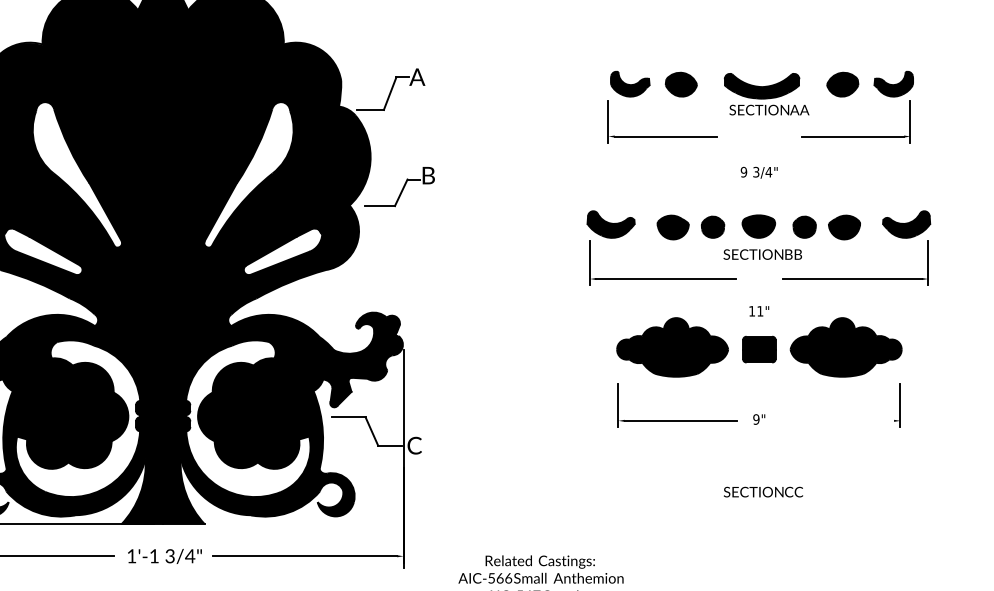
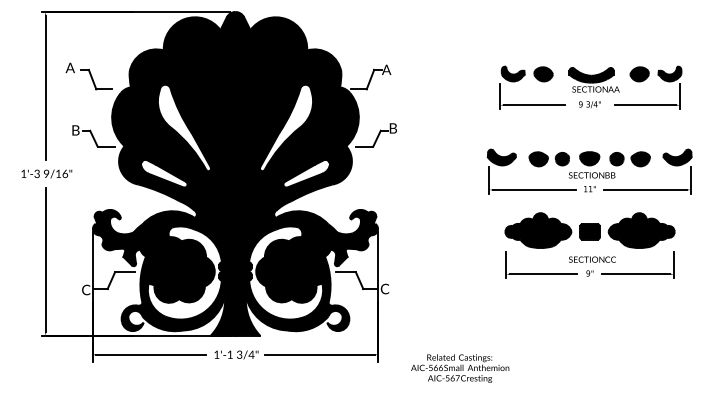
text: (758, 172) -> (589, 104), moved
text: (758, 311) -> (589, 189), moved
line: (837, 421) -> (636, 274), added
text: (763, 491) -> (592, 259), moved

